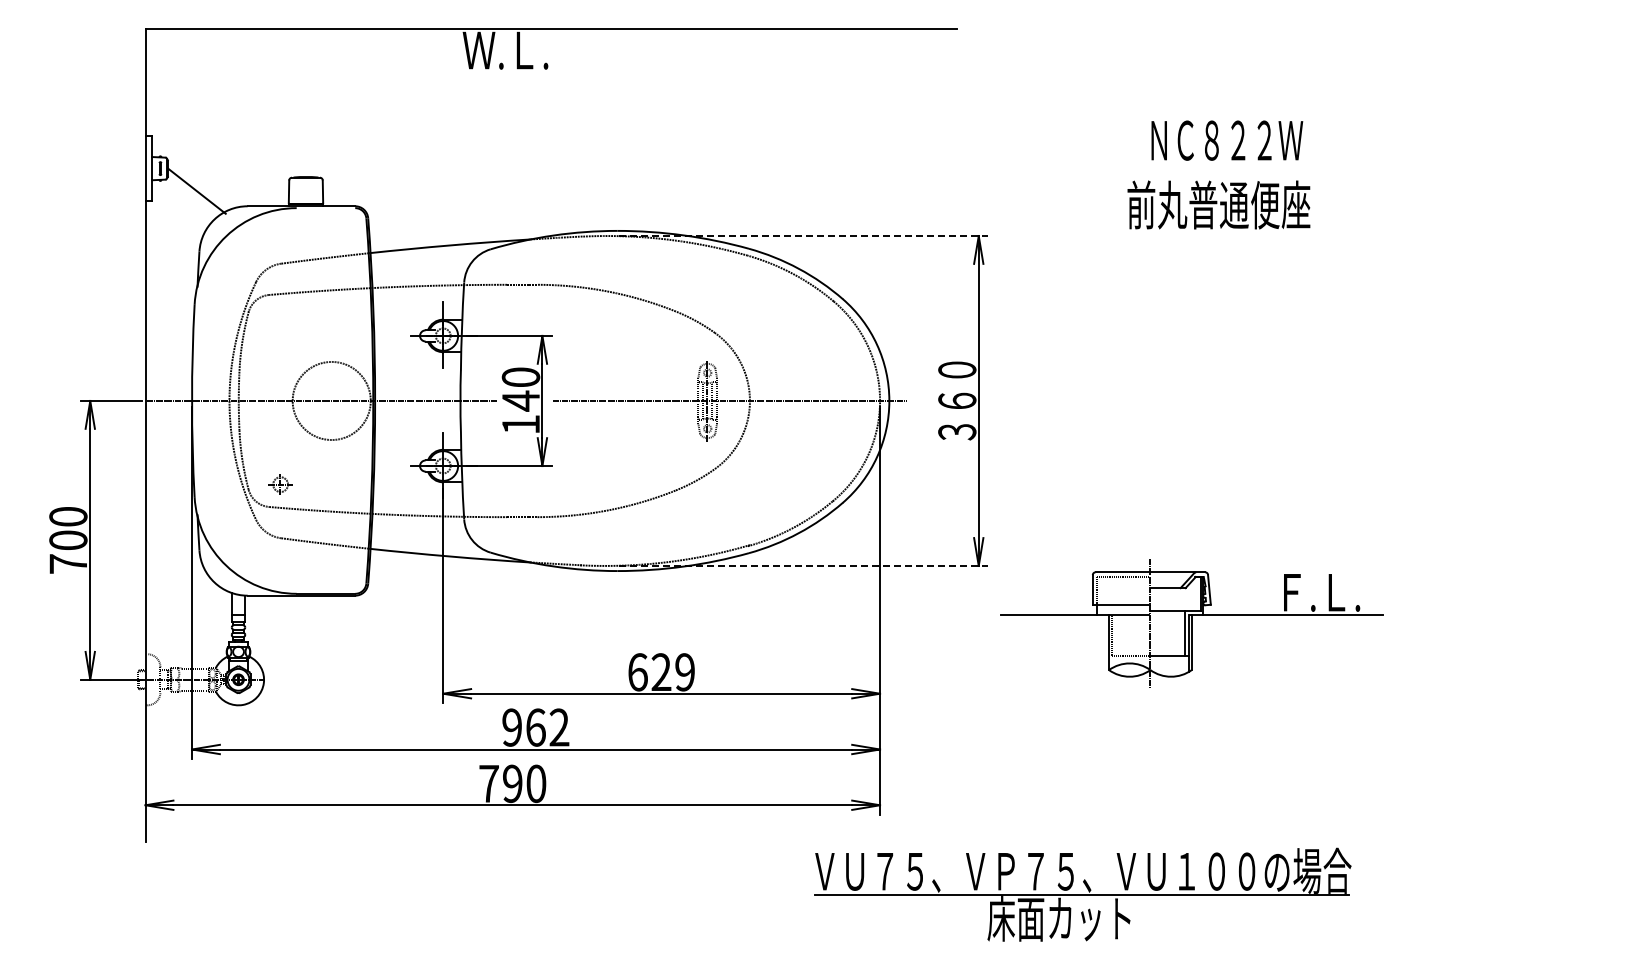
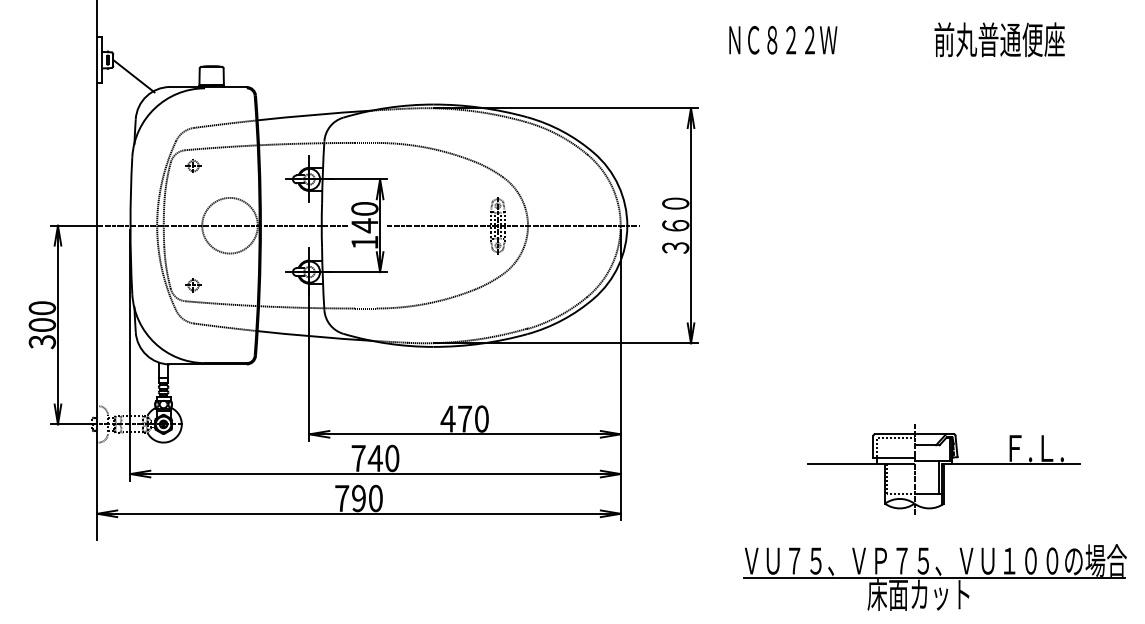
text: (1227, 140) -> (783, 40), moved
text: (1218, 204) -> (999, 39), moved
line: (803, 236) -> (566, 108), dashed -> solid
part: (280, 316) -> (193, 165), added
text: (68, 564) -> (42, 342), 700 -> 300
line: (803, 565) -> (566, 342), dashed -> solid
part: (1191, 623) -> (943, 470), moved
text: (660, 672) -> (464, 419), 629 -> 470
text: (535, 727) -> (375, 458), 962 -> 740
part: (1082, 894) -> (935, 577), moved

